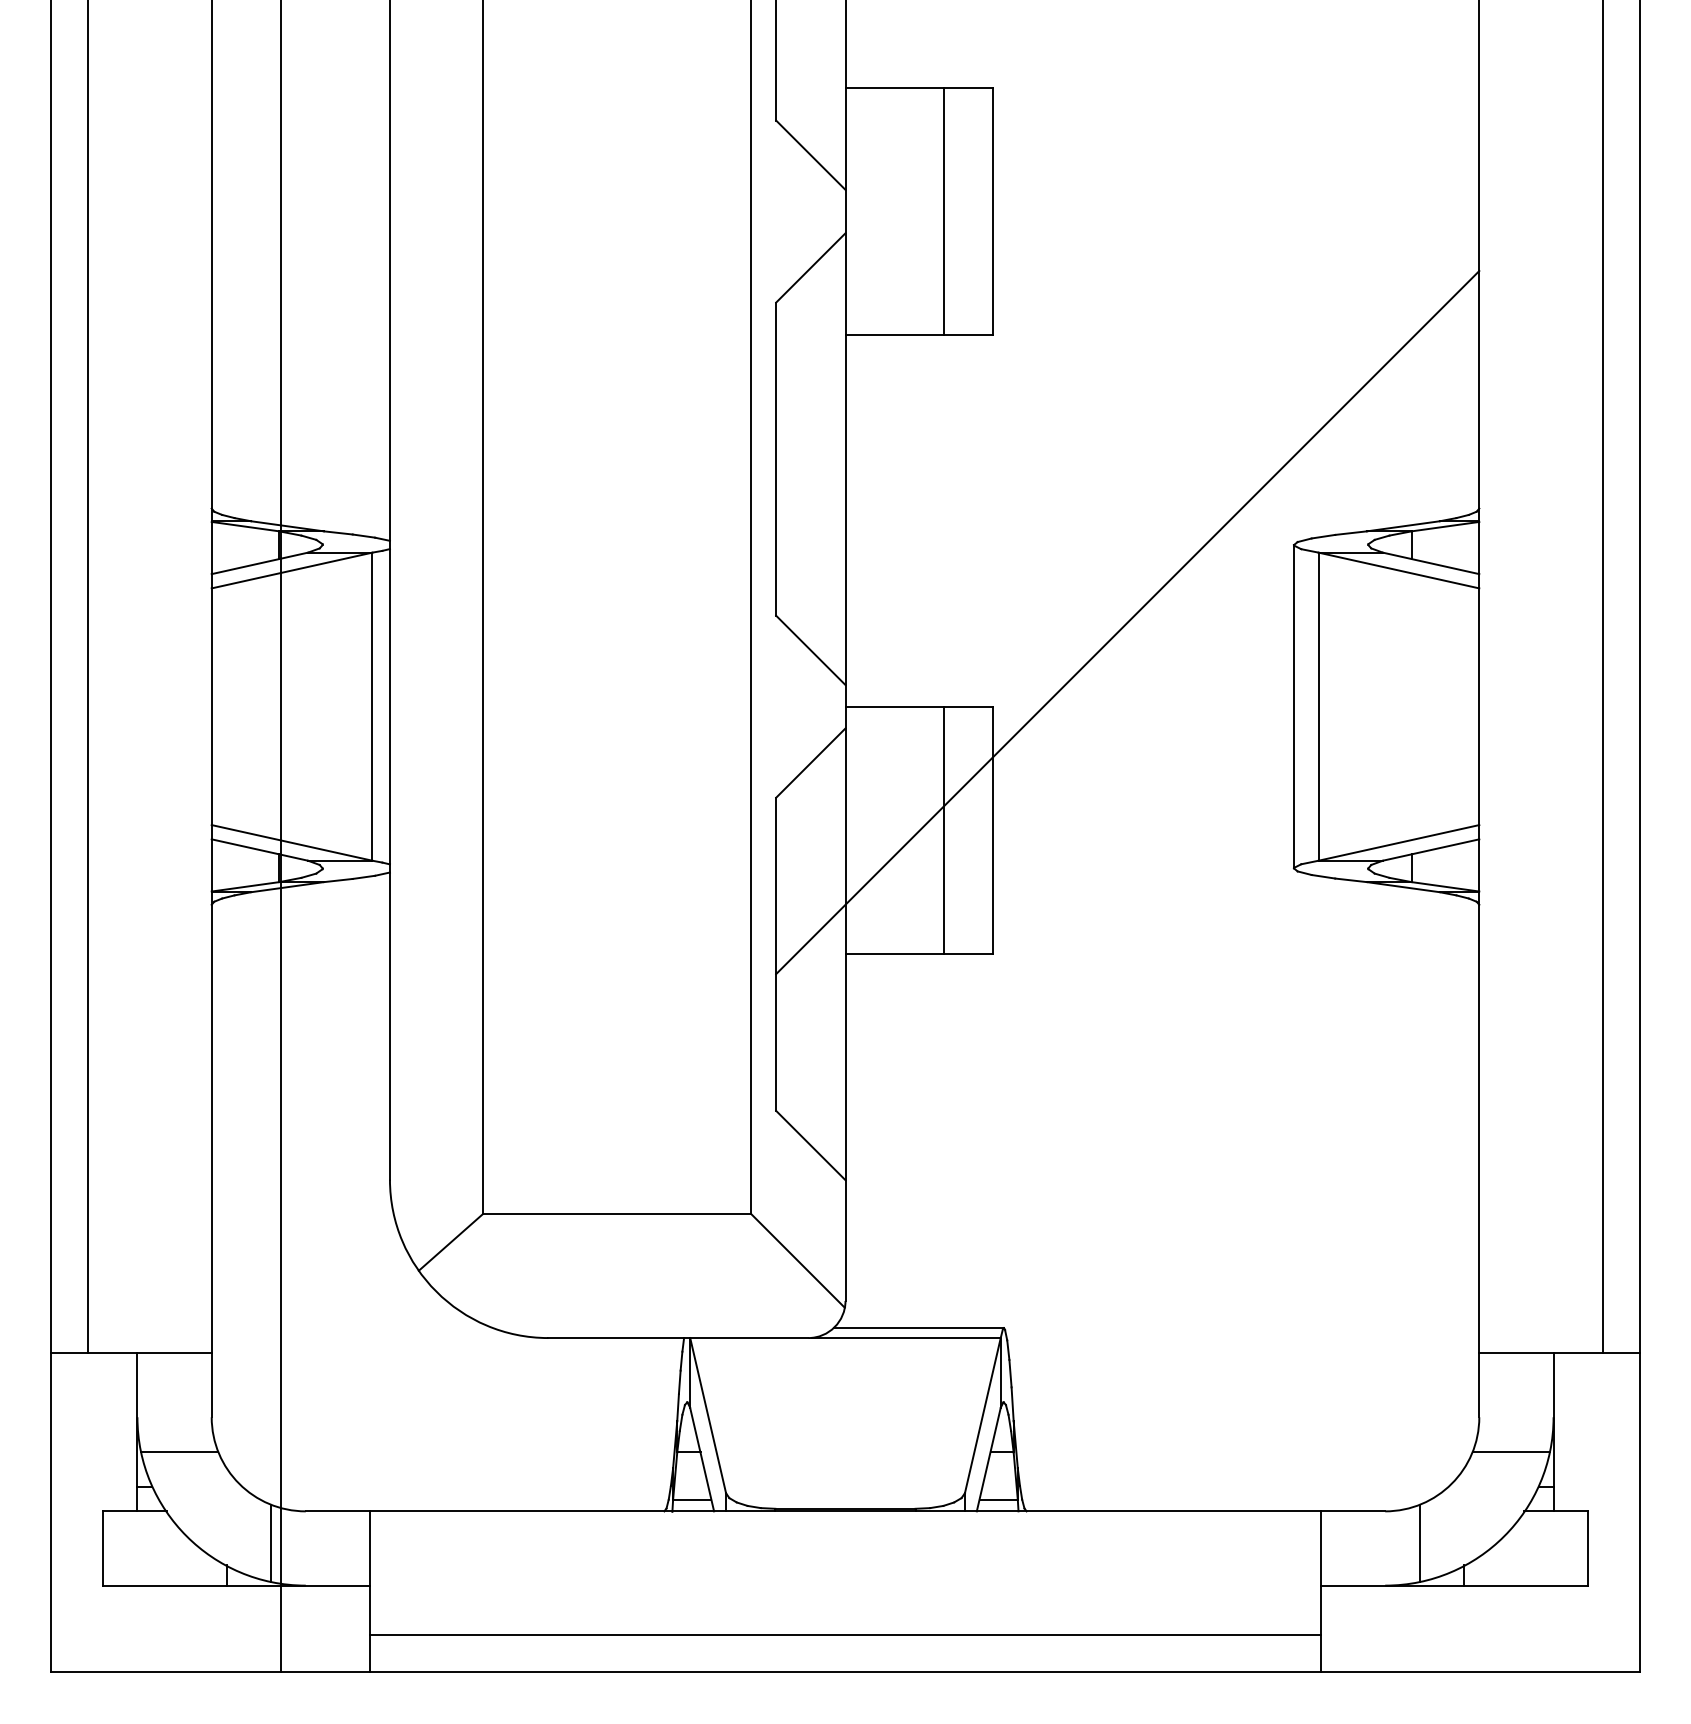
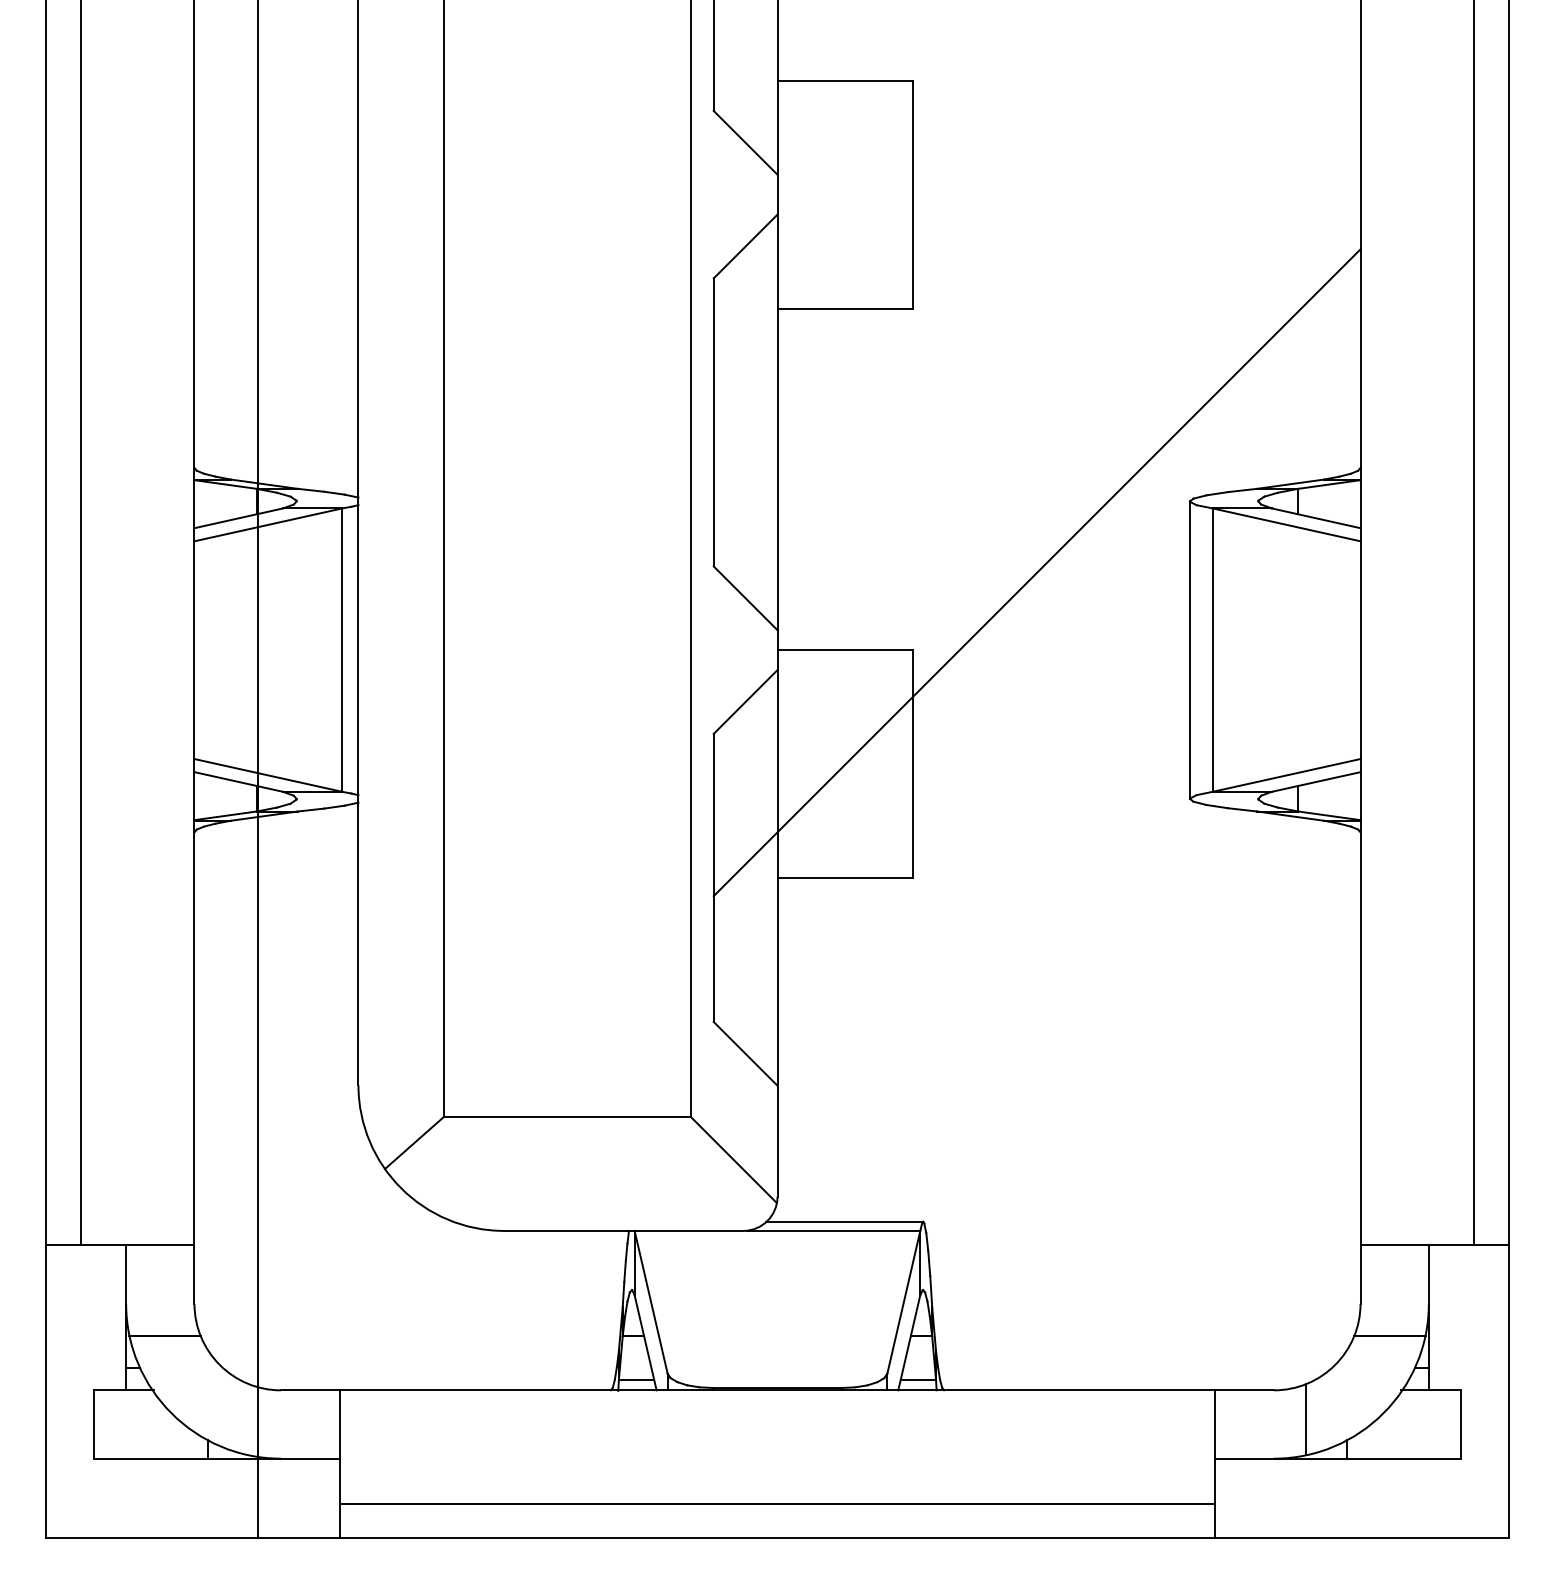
line: (944, 211) -> (868, 194), removed
line: (944, 830) -> (868, 764), removed
line: (271, 1542) -> (249, 1418), removed

